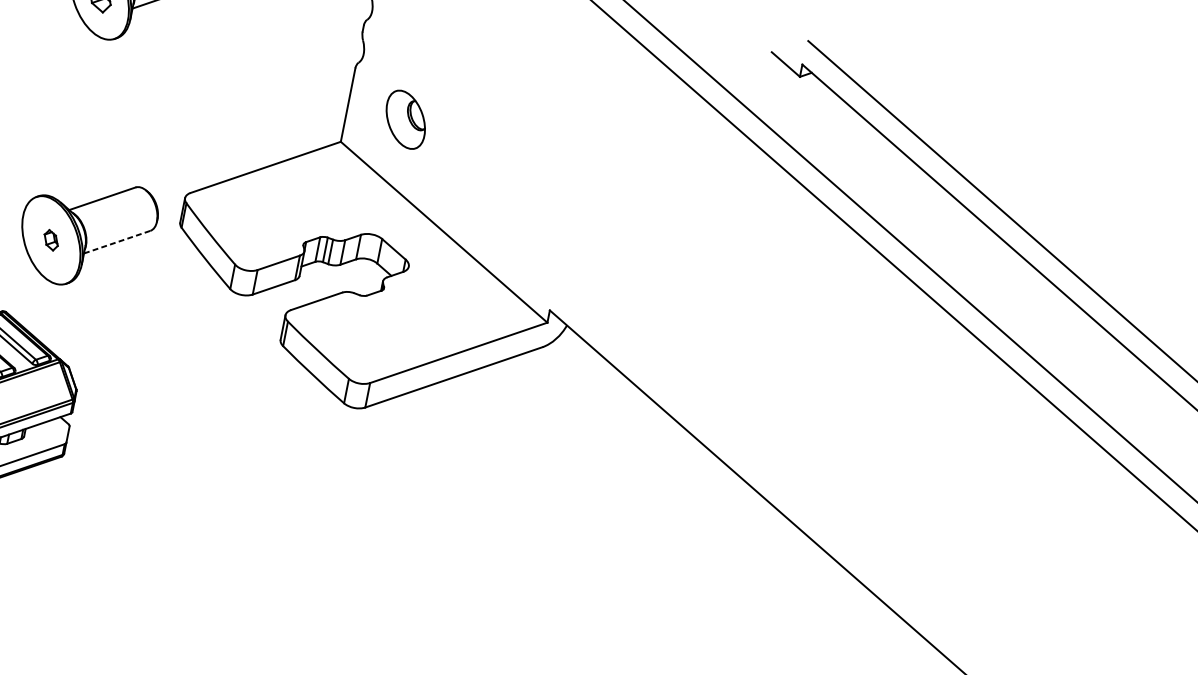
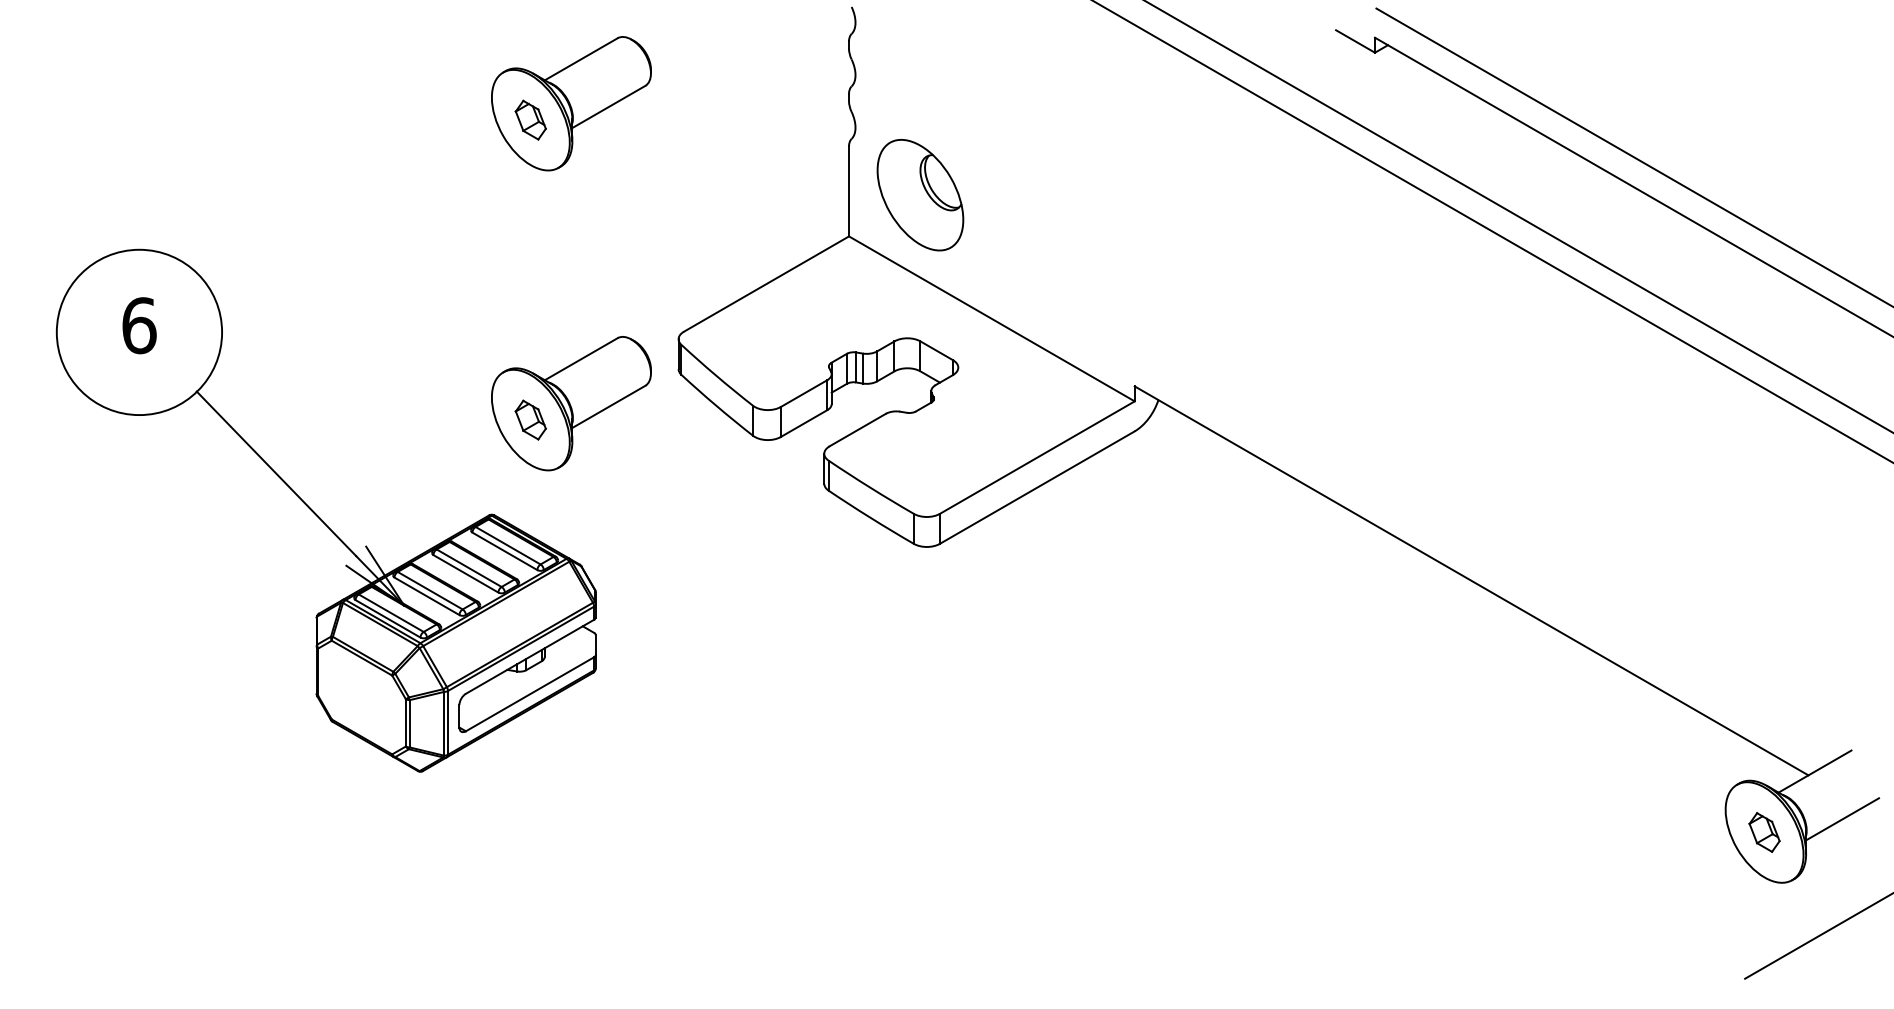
part: (405, 119) -> (920, 195), size x1.67
part: (51, 239) -> (530, 419), size x1.67
line: (117, 241) -> (609, 406), dashed -> solid

